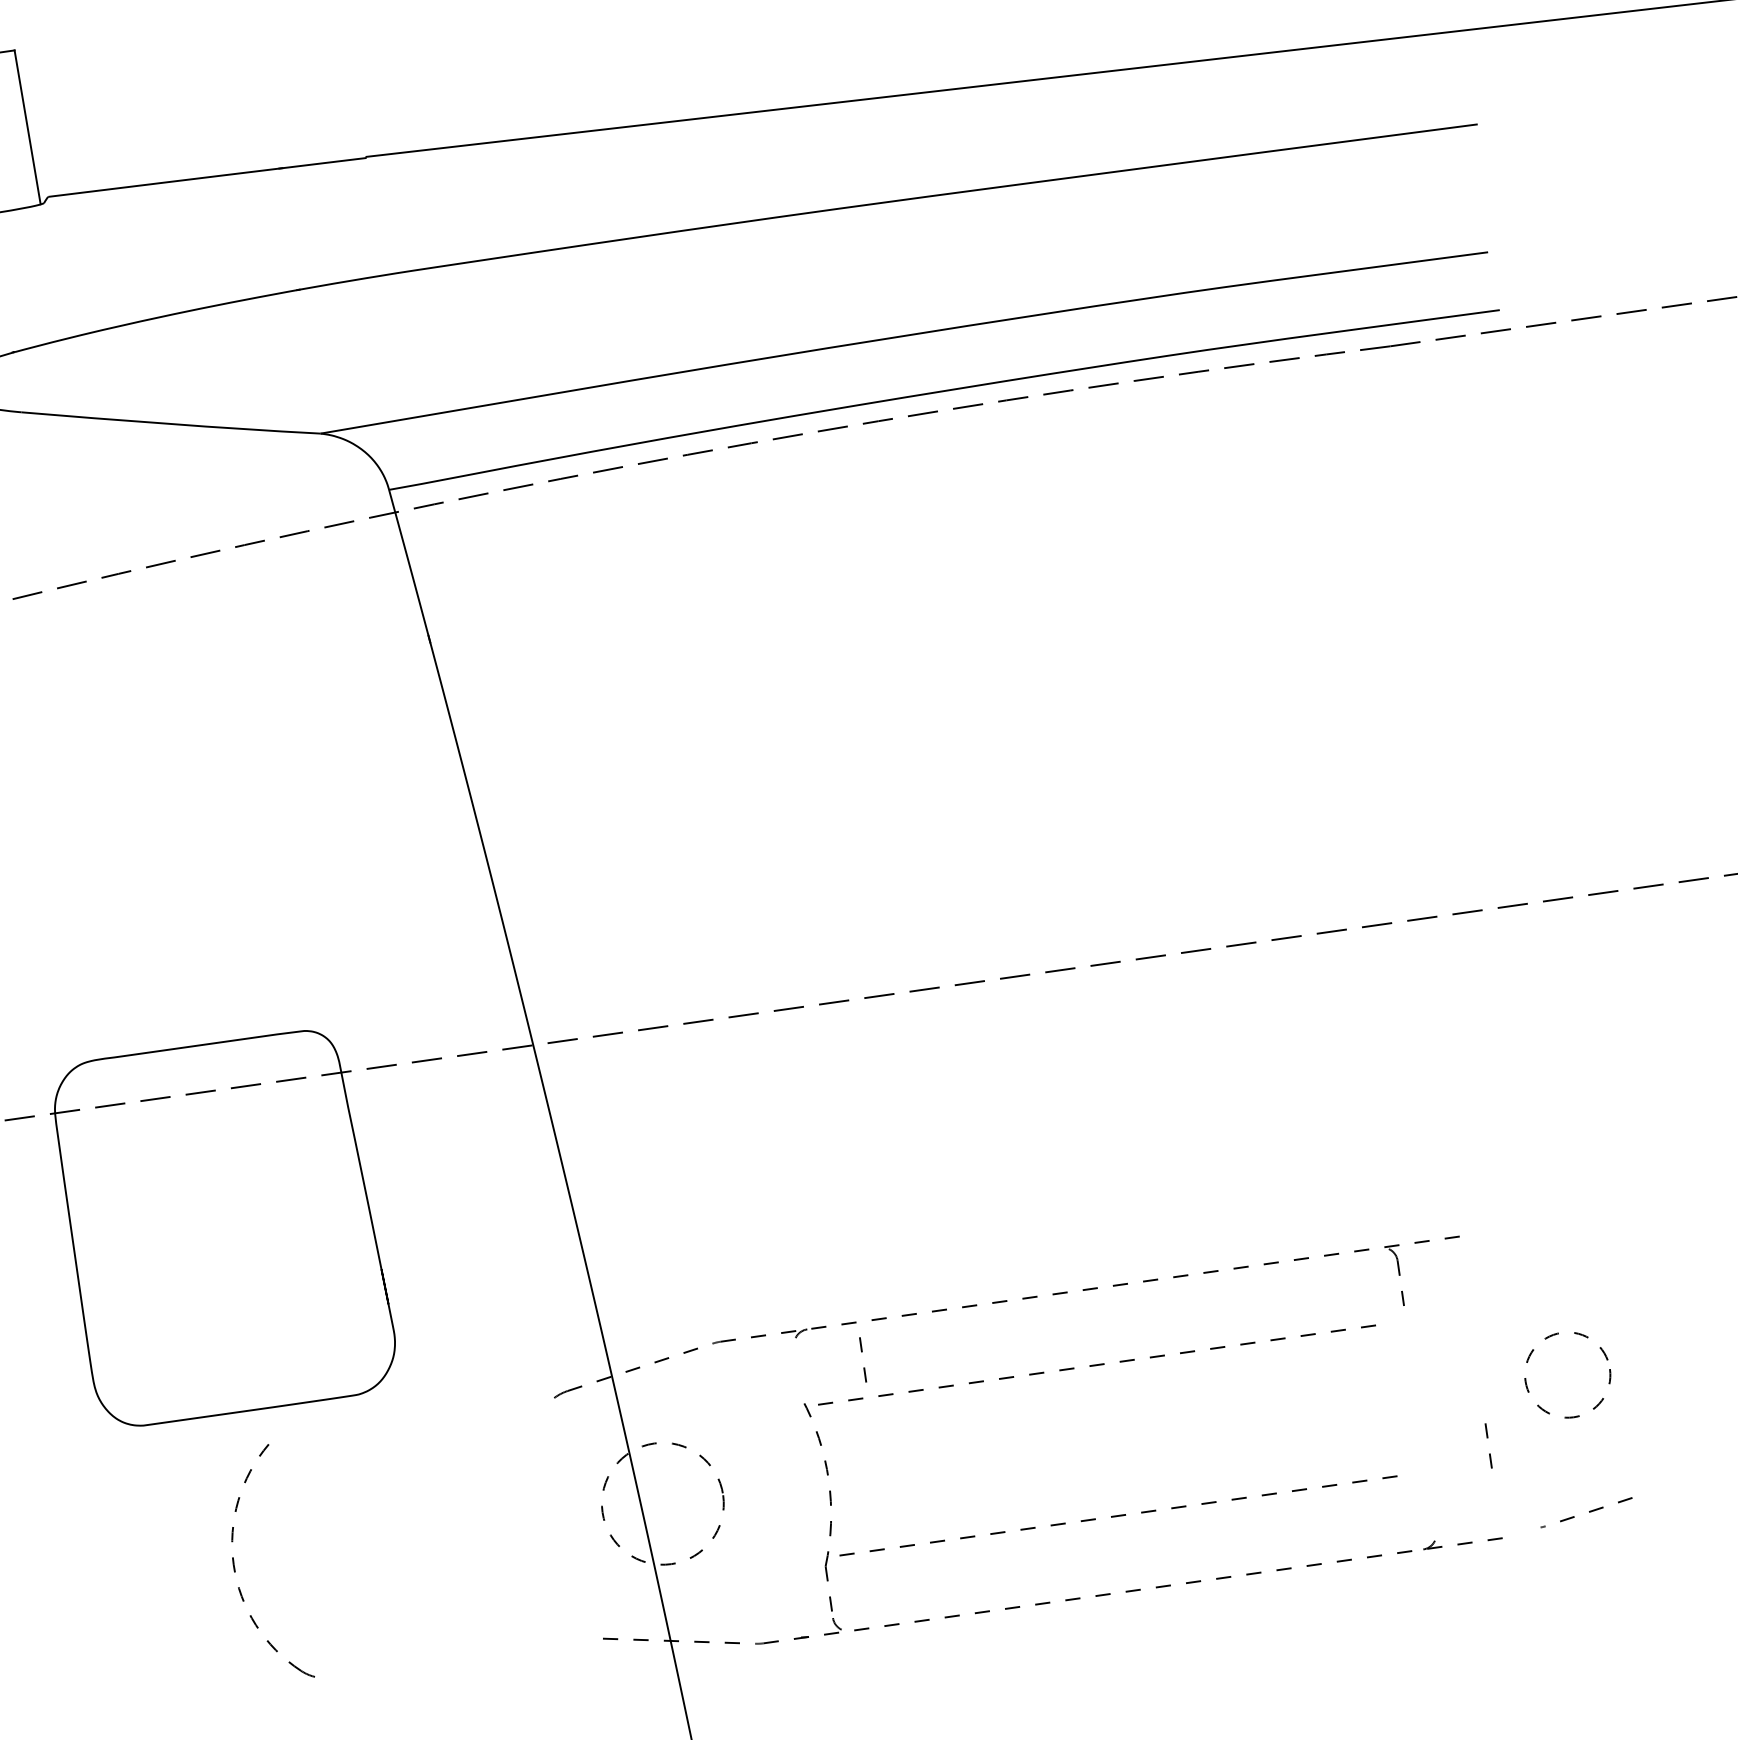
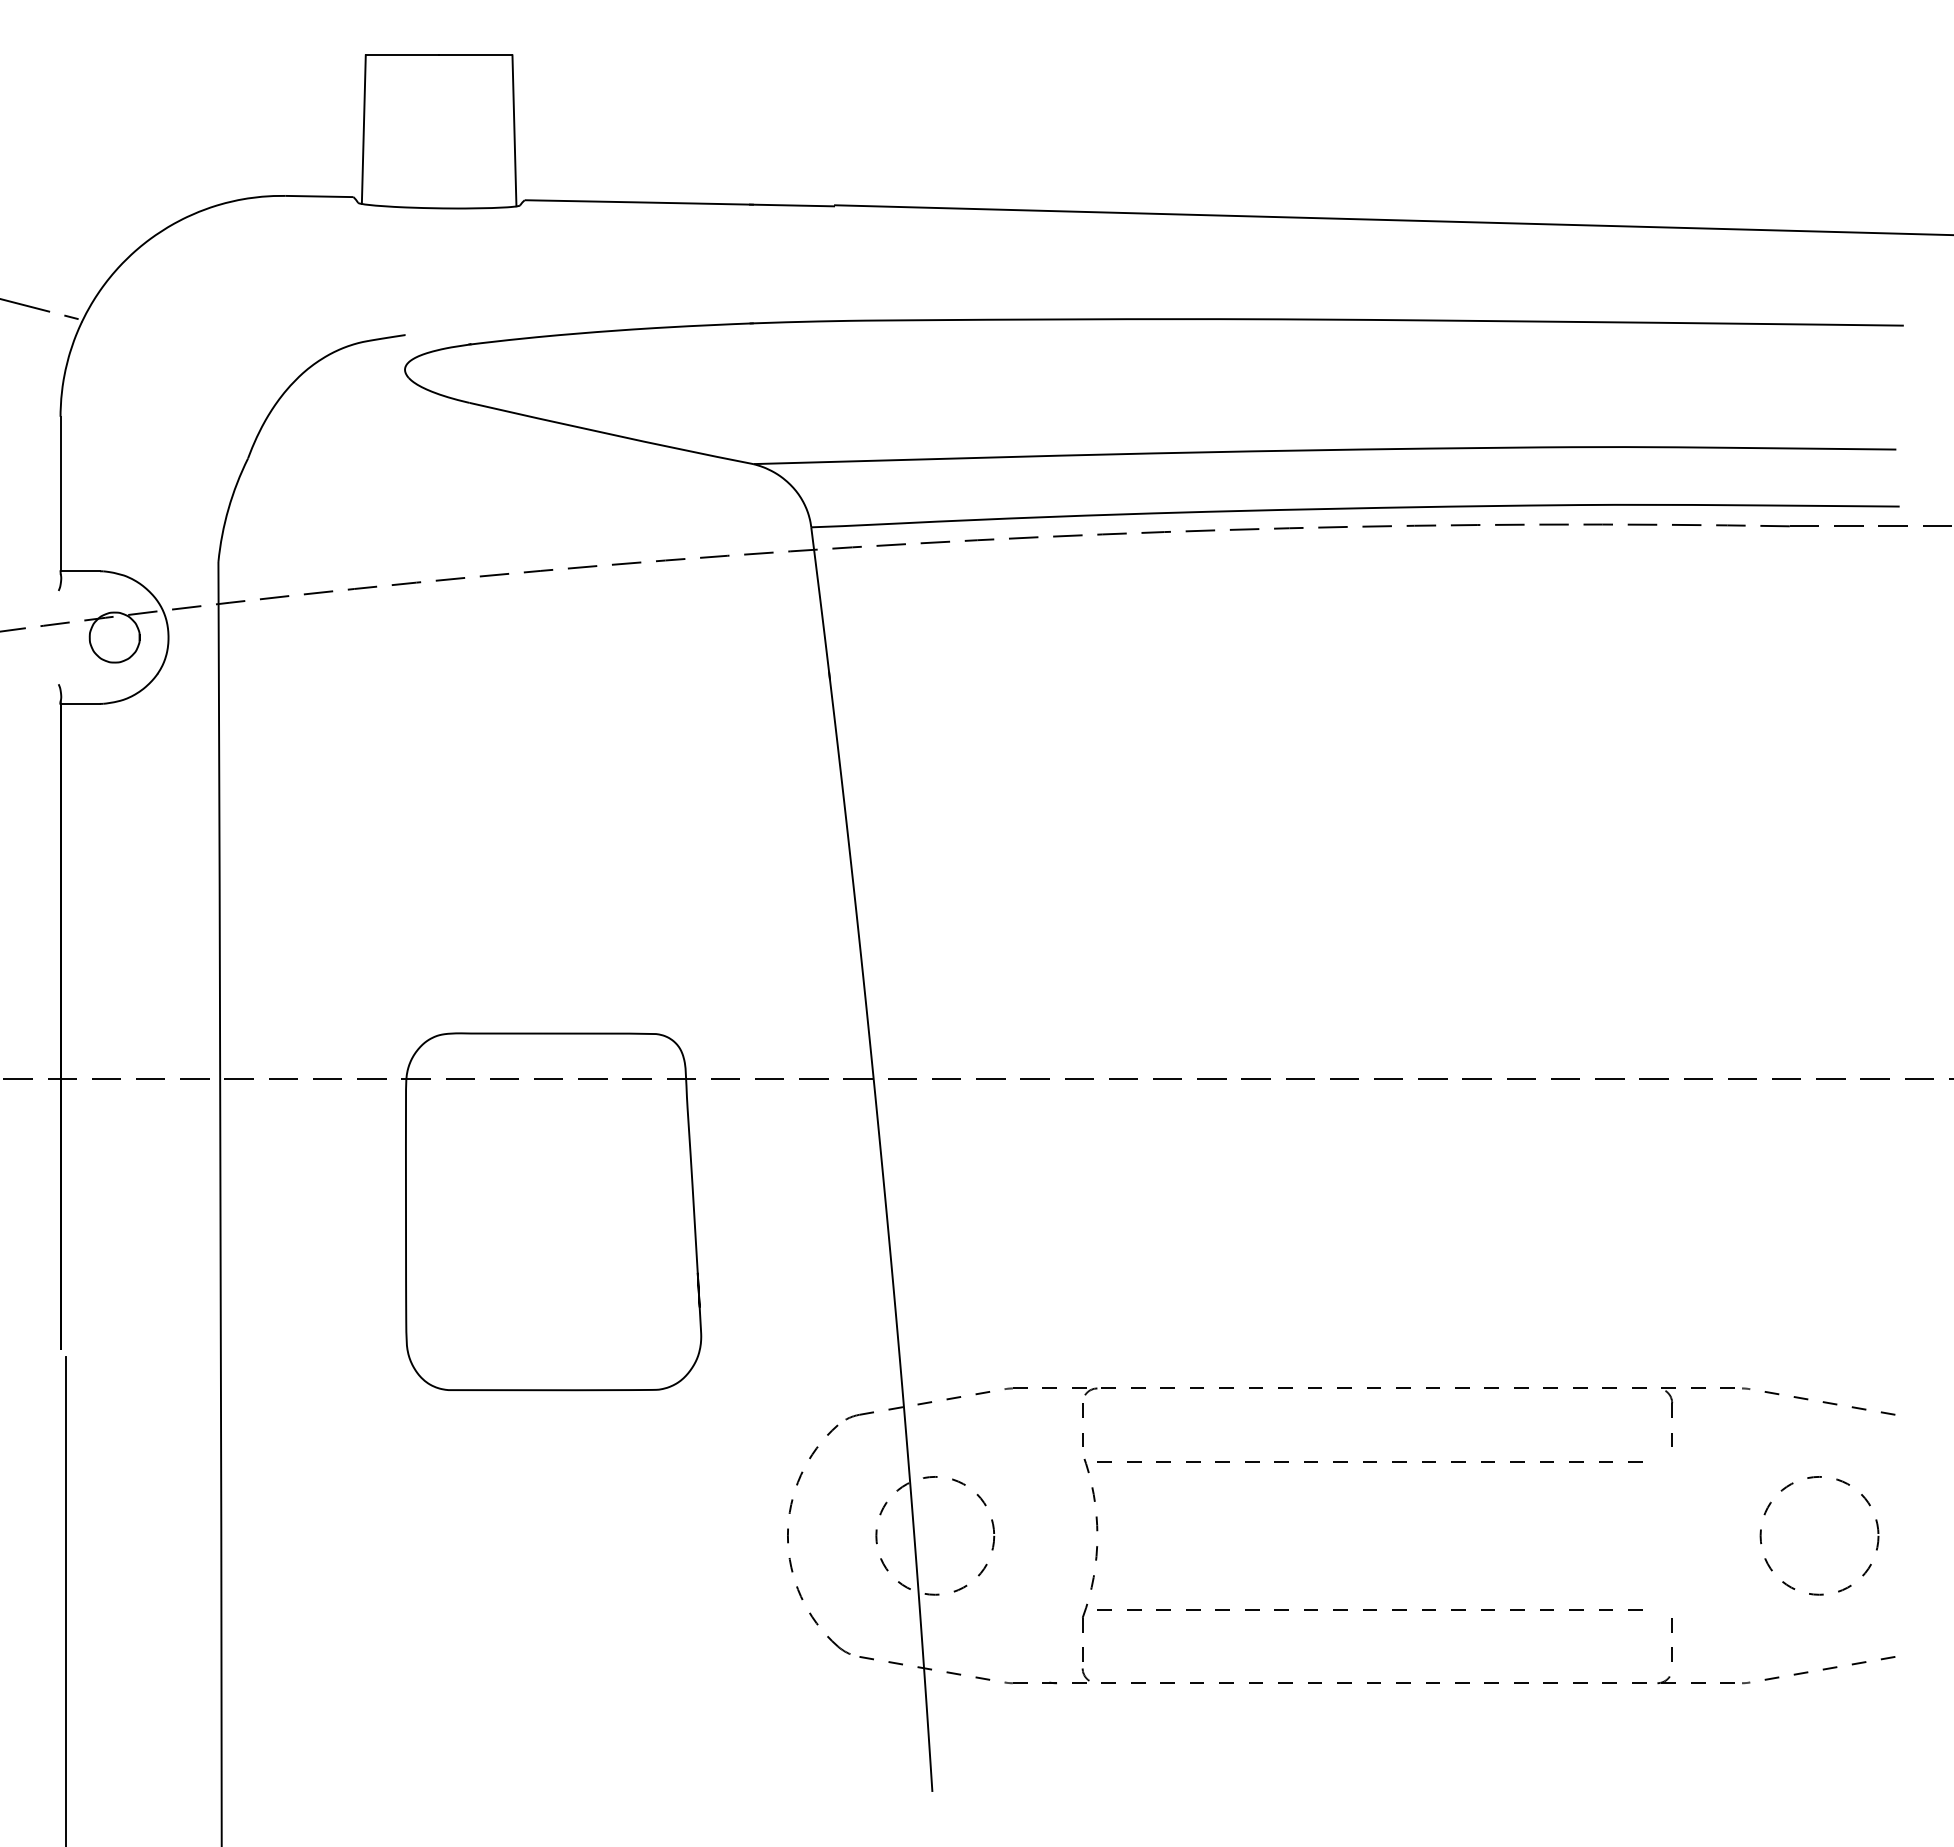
part: (1547, 1237) -> (1818, 1401), added
line: (861, 1351) -> (1082, 1417), moved
circle: (1567, 1374) -> (1819, 1535), size x1.43
line: (1486, 1438) -> (1671, 1632), moved
part: (1586, 1512) -> (1818, 1670), size x1.67
part: (234, 1568) -> (788, 1539), moved

